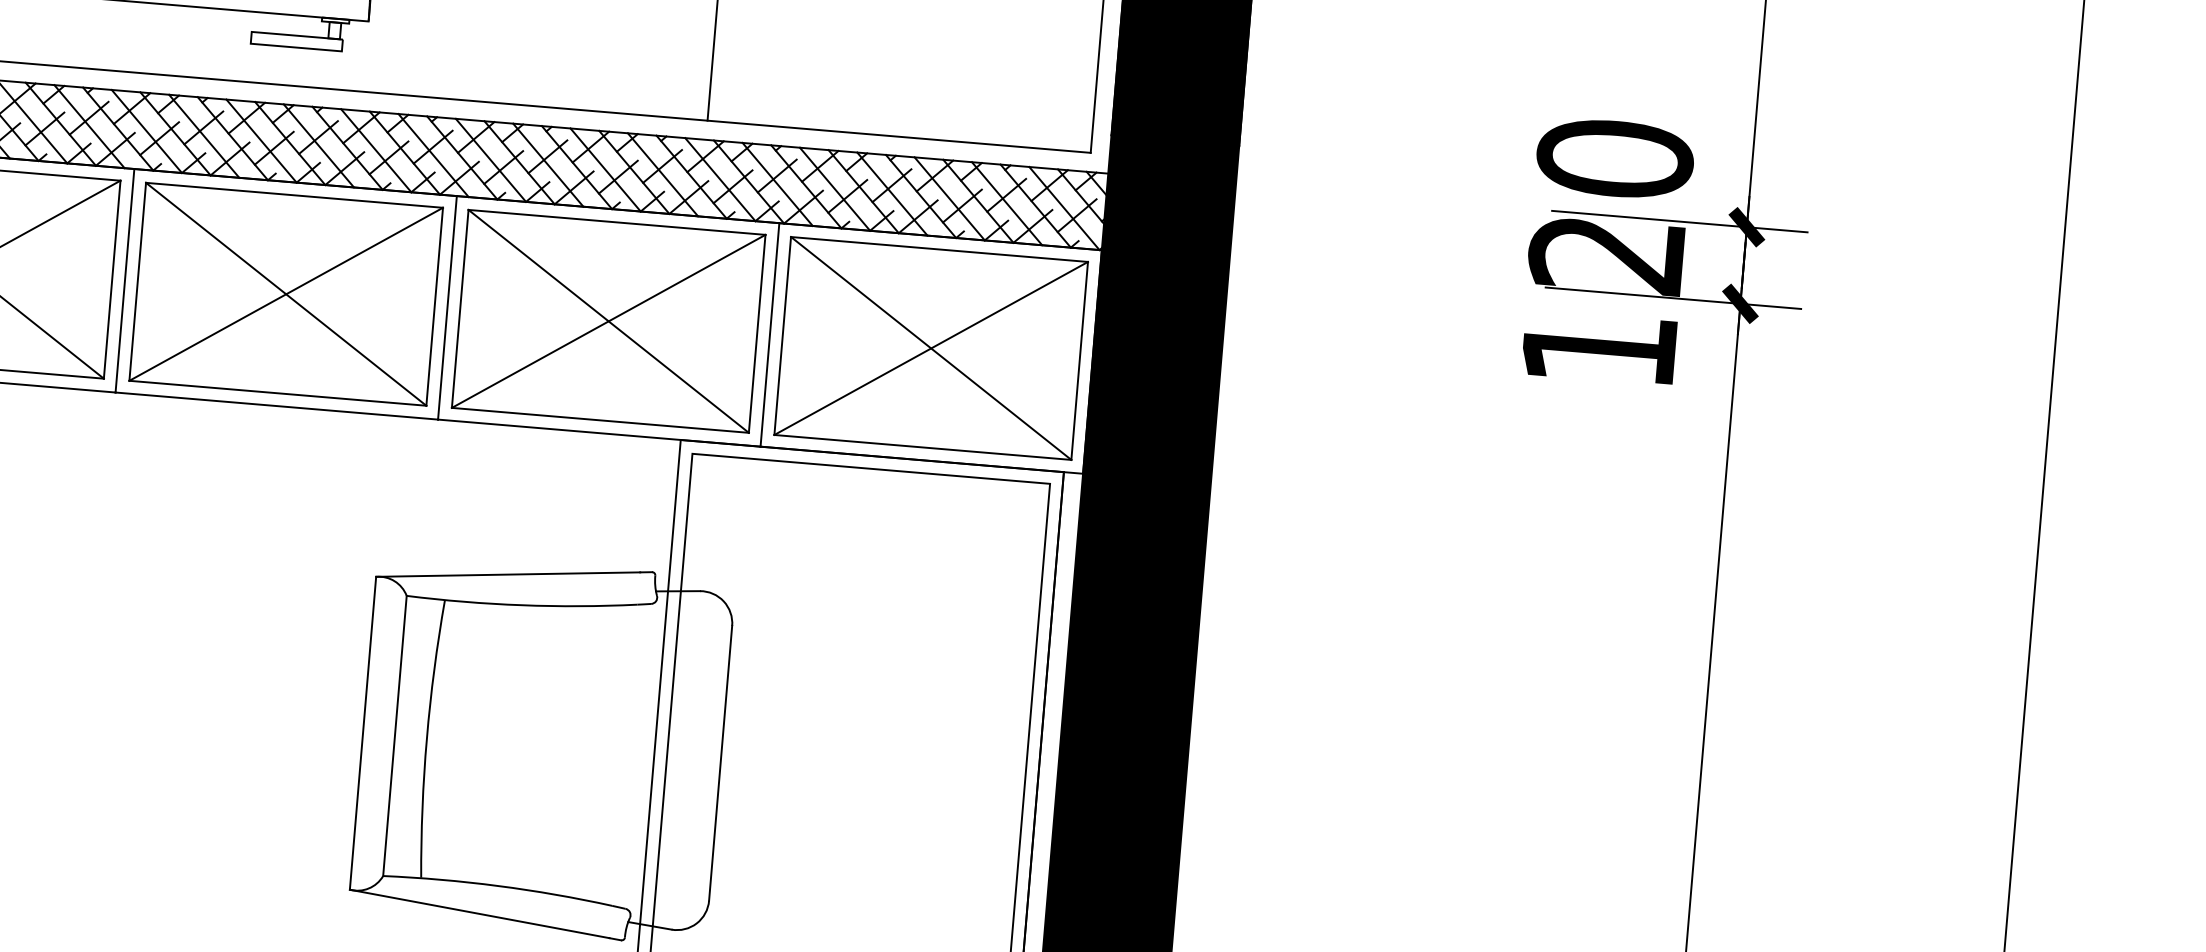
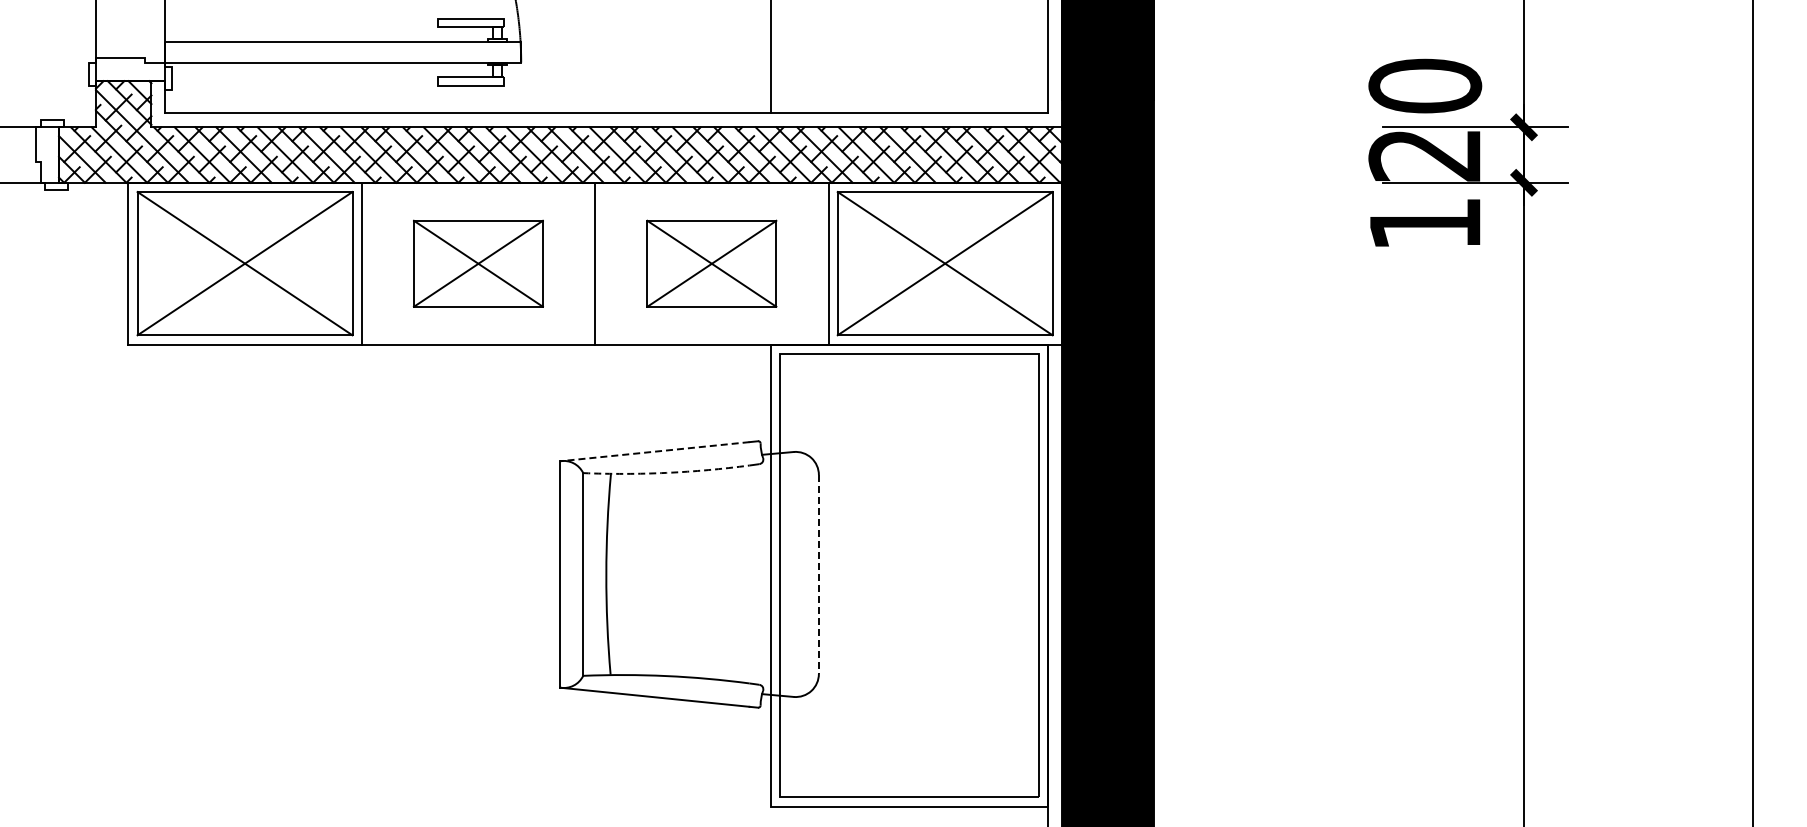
part: (286, 294) -> (478, 263), size x0.6
part: (608, 321) -> (711, 263), size x0.6
line: (507, 574) -> (654, 451), solid -> dashed
arc: (521, 604) -> (666, 472), solid -> dashed
line: (720, 763) -> (818, 574), solid -> dashed

